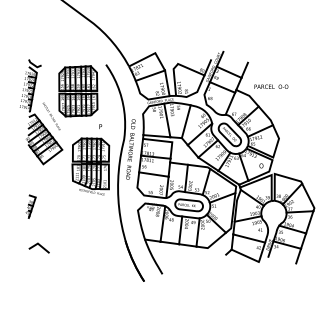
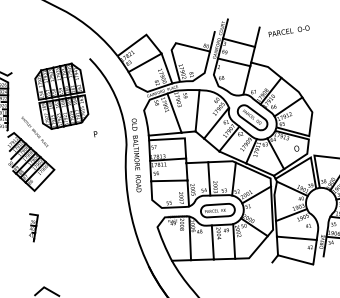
text: (271, 86) -> (289, 30), moved
part: (90, 166) -> (91, 184), removed
part: (30, 206) -> (33, 227), moved

